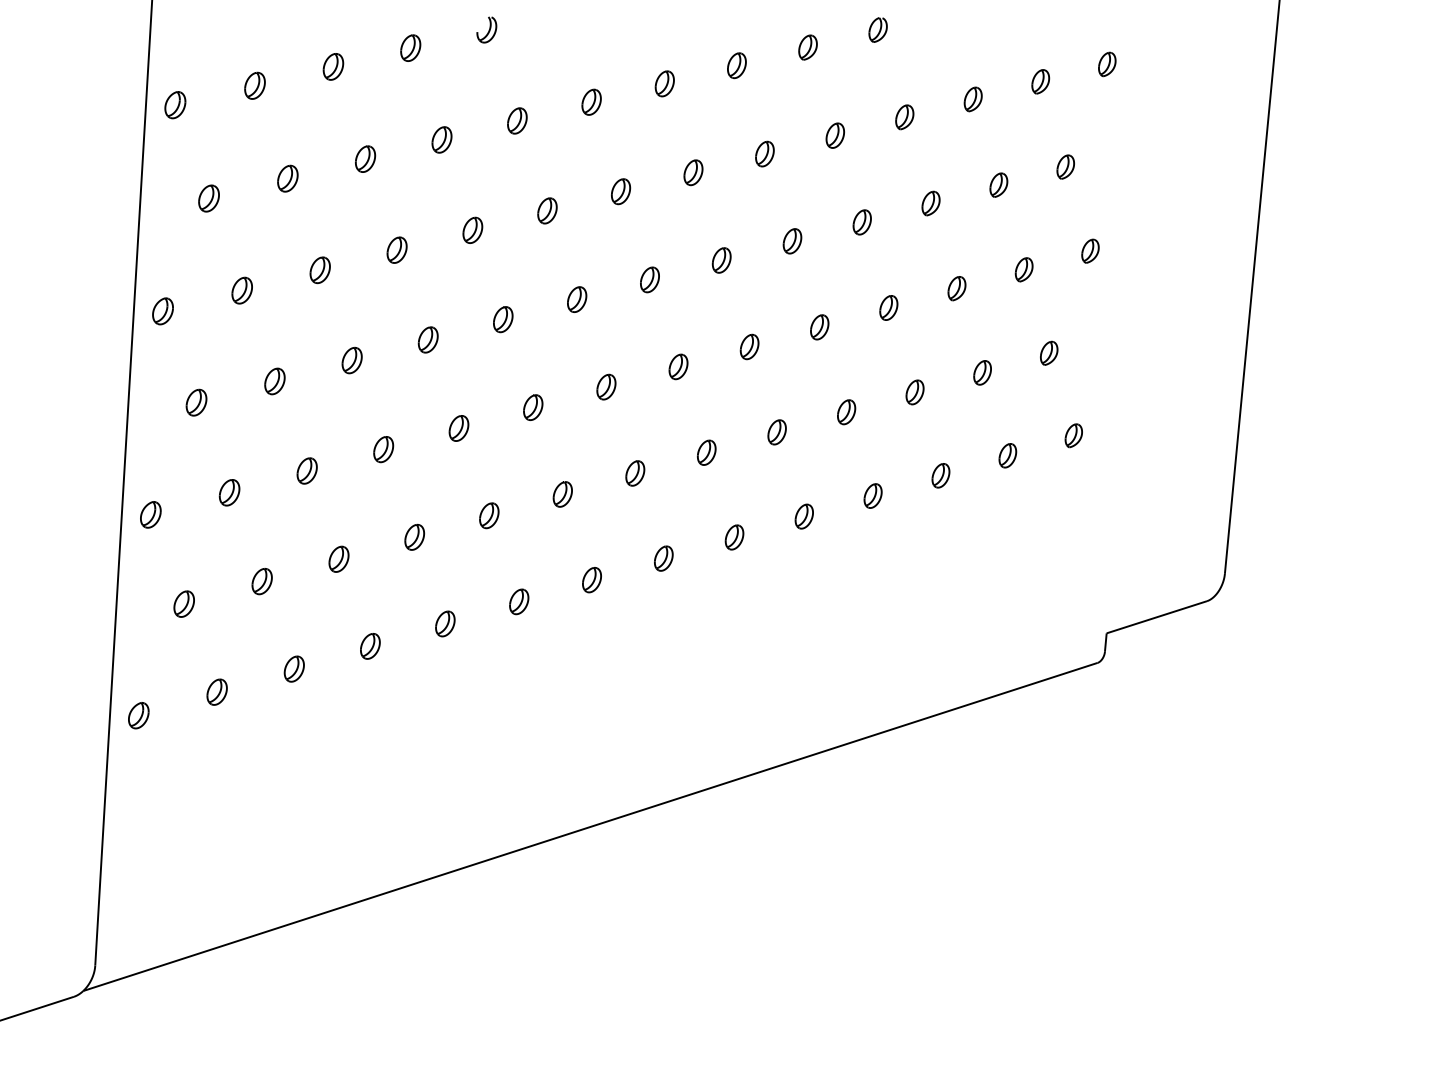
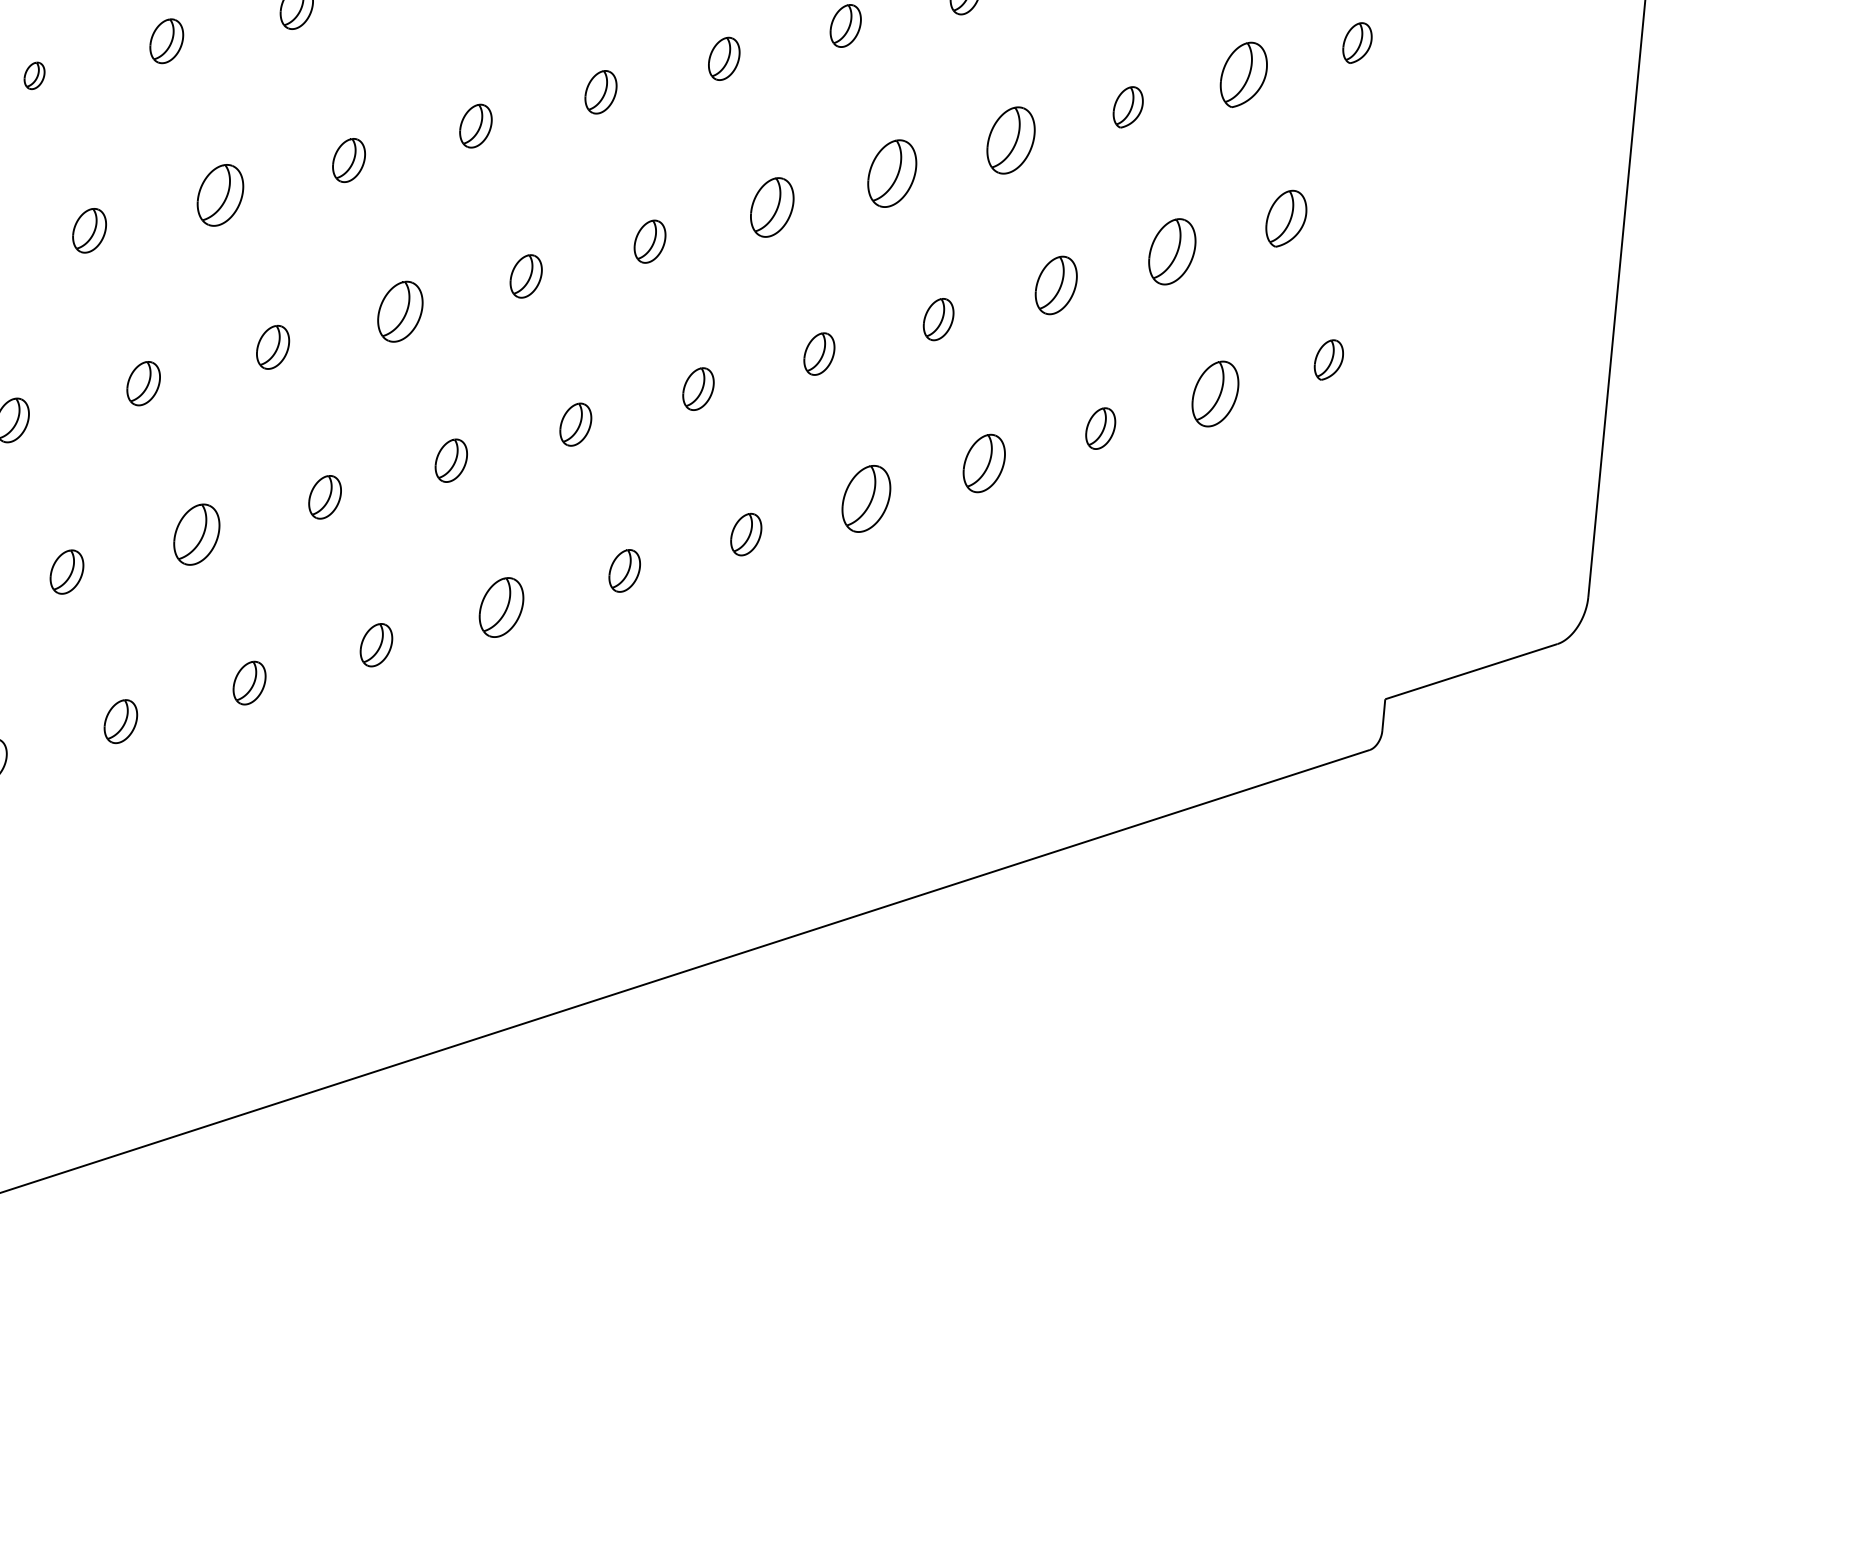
part: (1023, 269) -> (1242, 74), size x1.6
part: (319, 270) -> (33, 76), size x0.6
part: (888, 307) -> (1010, 139), size x1.6
part: (819, 327) -> (892, 173), size x1.6
part: (427, 339) -> (218, 194), size x1.4
part: (749, 346) -> (771, 206), size x1.4
part: (1049, 352) -> (1287, 216), size x1.4
part: (982, 372) -> (1172, 251), size x1.6
part: (914, 392) -> (1055, 285), size x1.4
part: (533, 407) -> (400, 311), size x1.4
part: (1007, 455) -> (1214, 393), size x1.6
part: (872, 495) -> (983, 462), size x1.4
part: (803, 516) -> (864, 498), size x1.6
part: (414, 536) -> (196, 532), size x1.4
part: (591, 580) -> (500, 608), size x1.4

